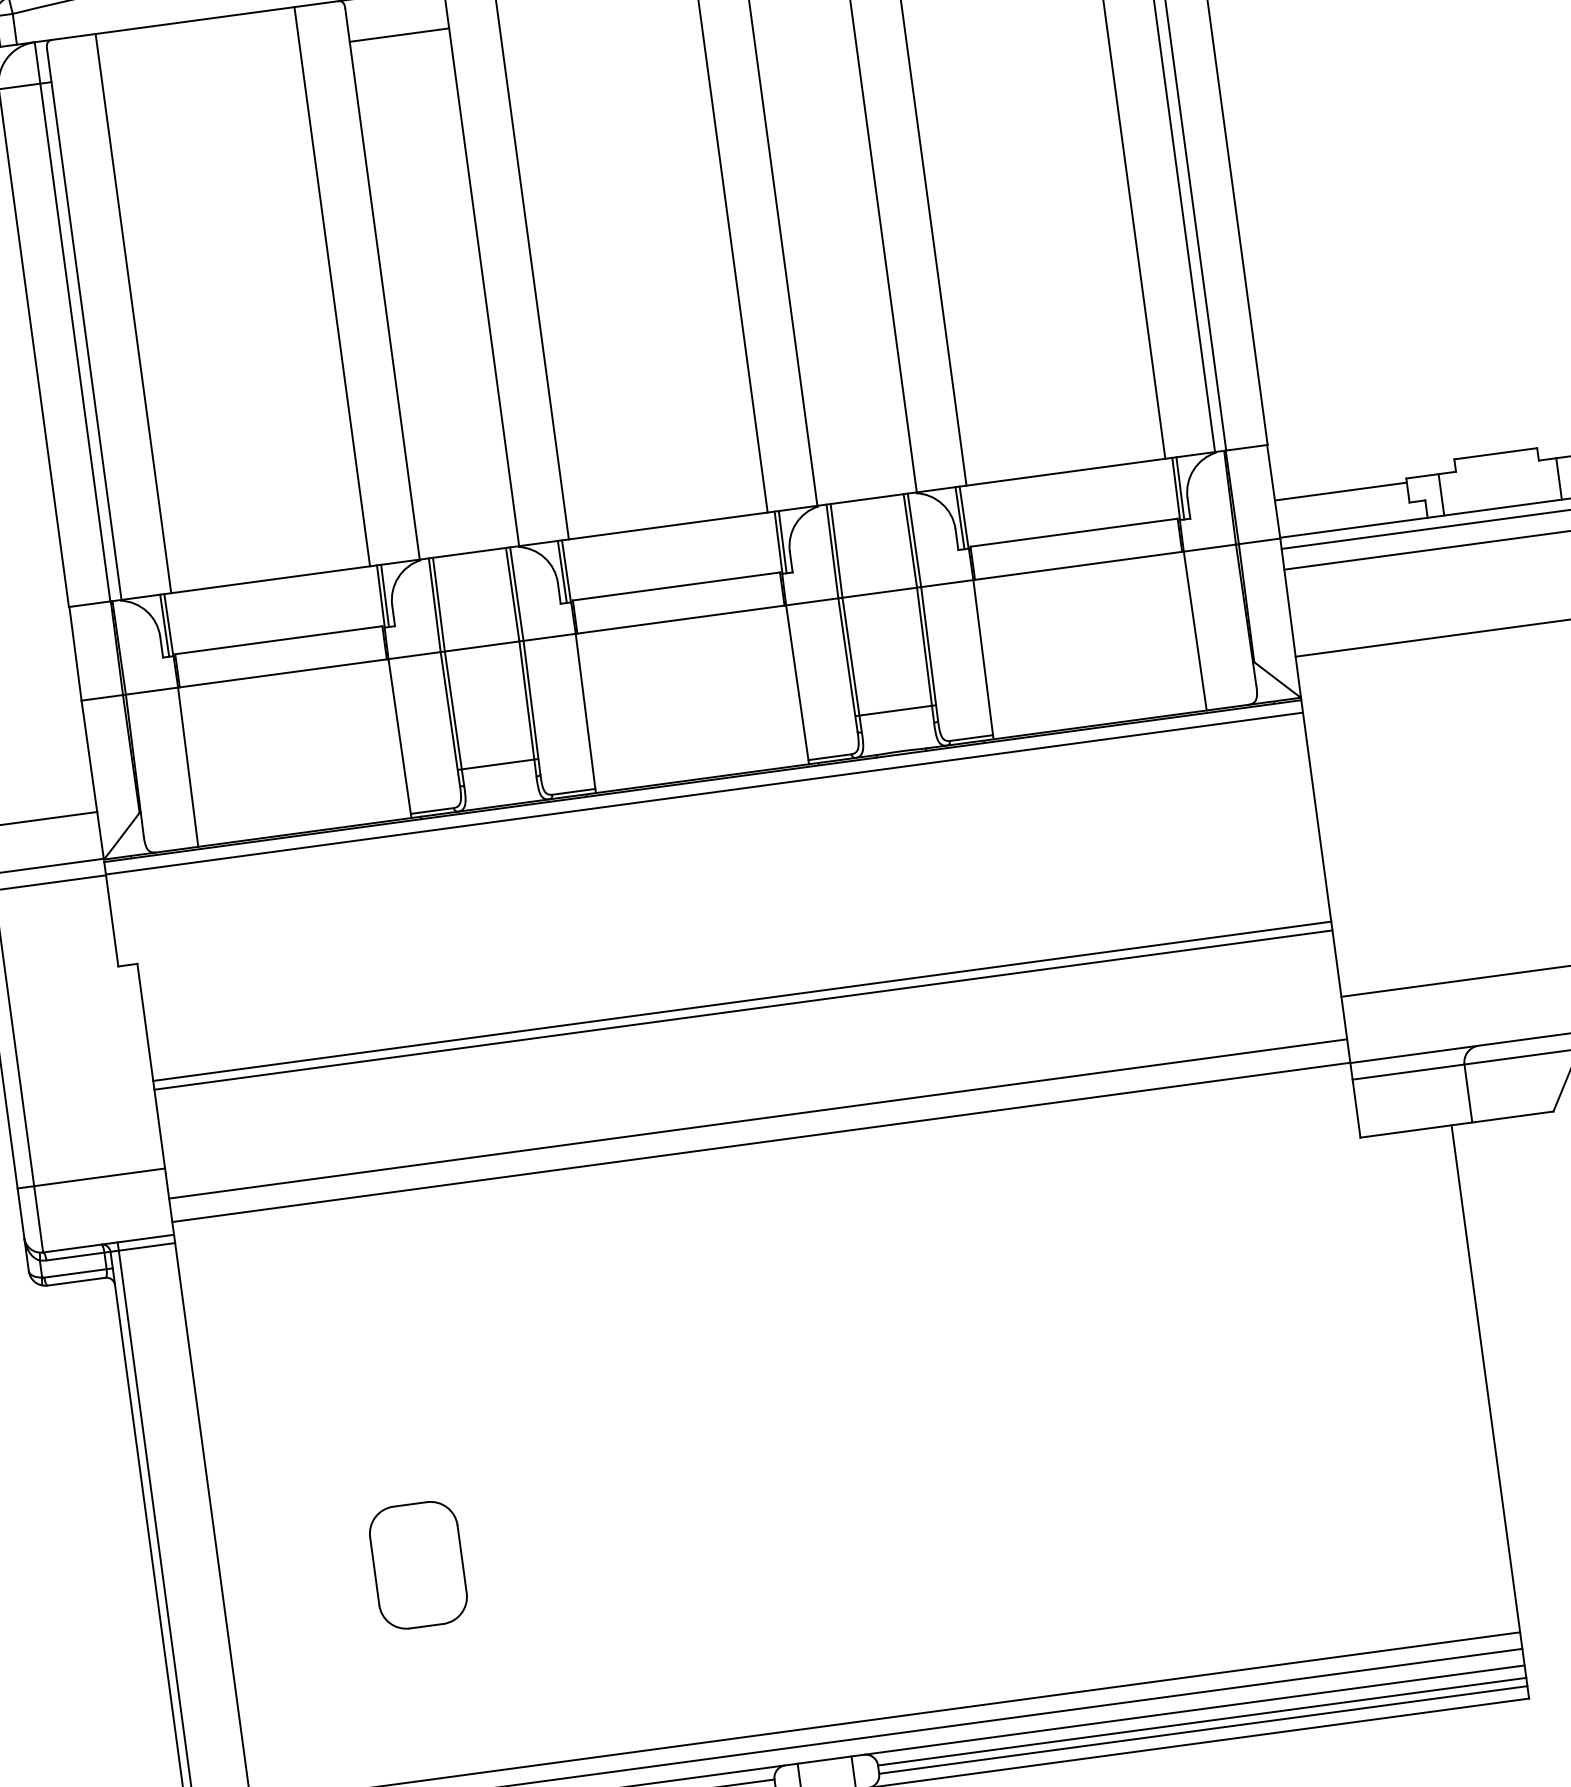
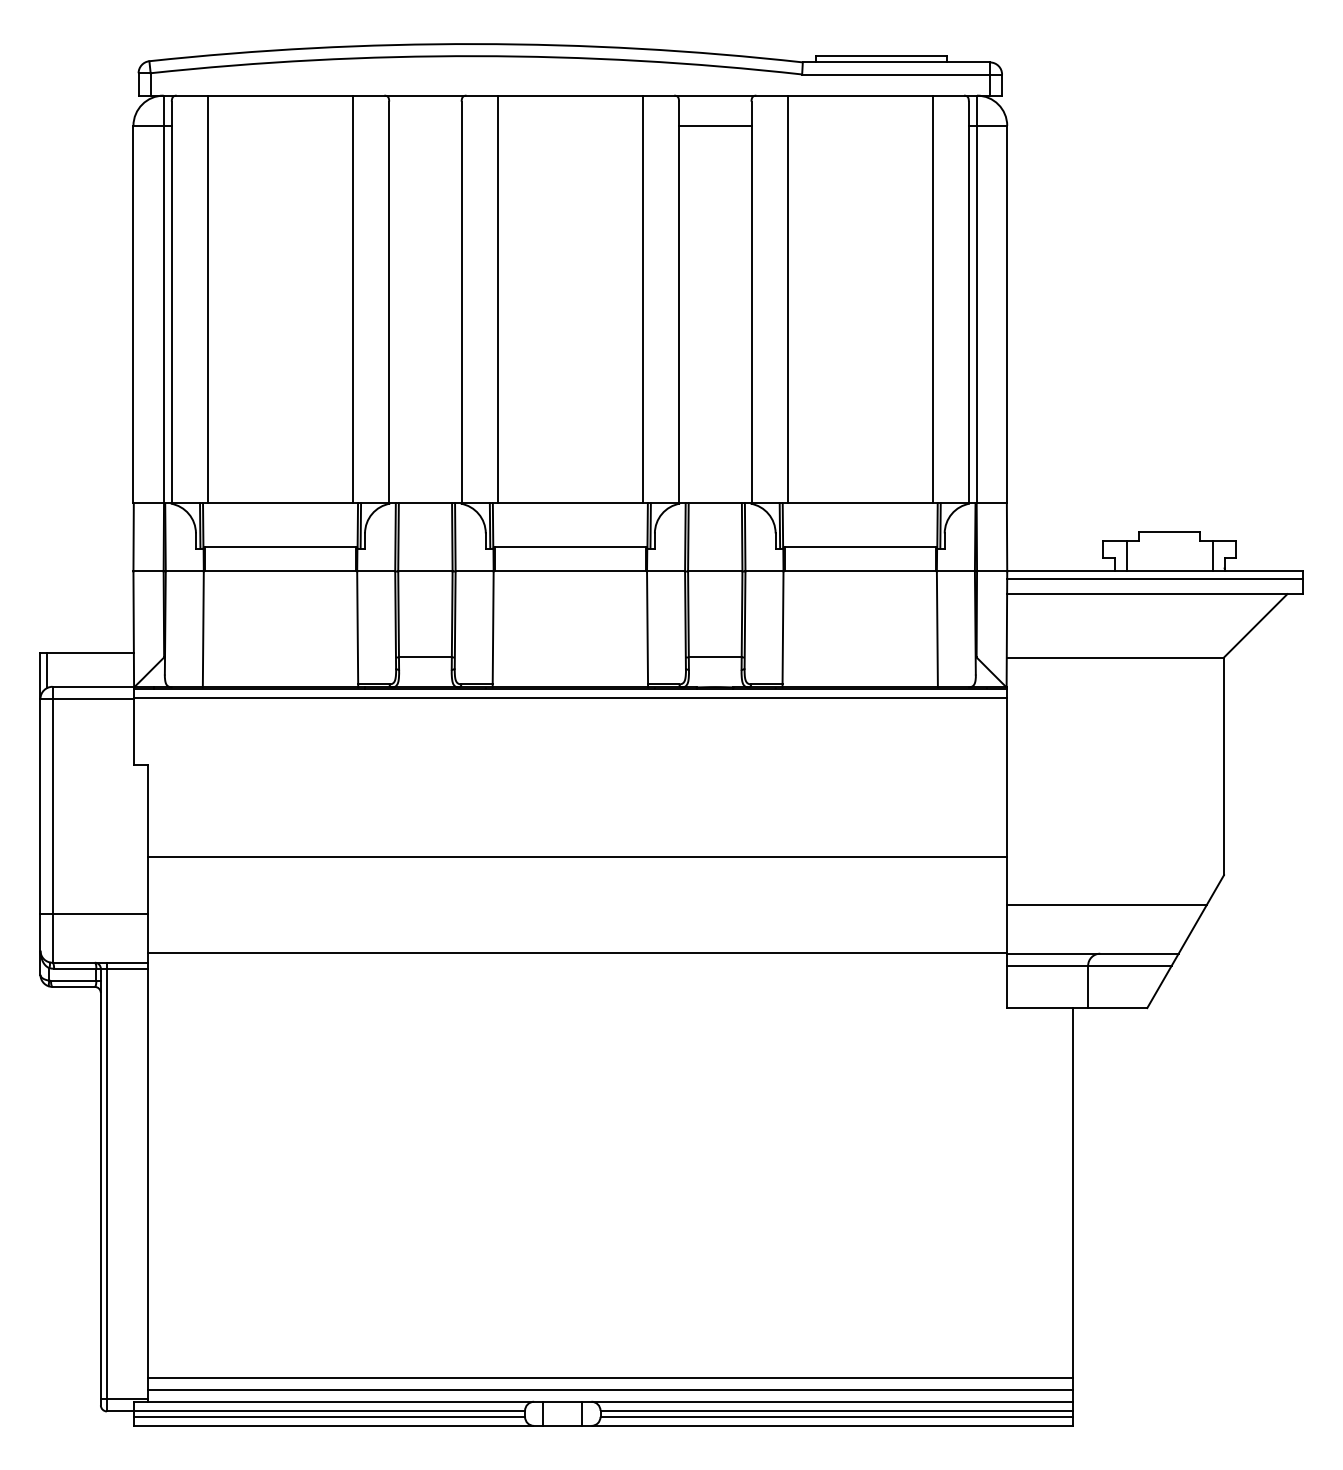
line: (399, 34) -> (425, 125), removed
line: (1341, 491) -> (1055, 543), removed
line: (741, 1001) -> (576, 850), removed
line: (757, 1119) -> (576, 936), removed
part: (417, 1564) -> (290, 1222), removed

